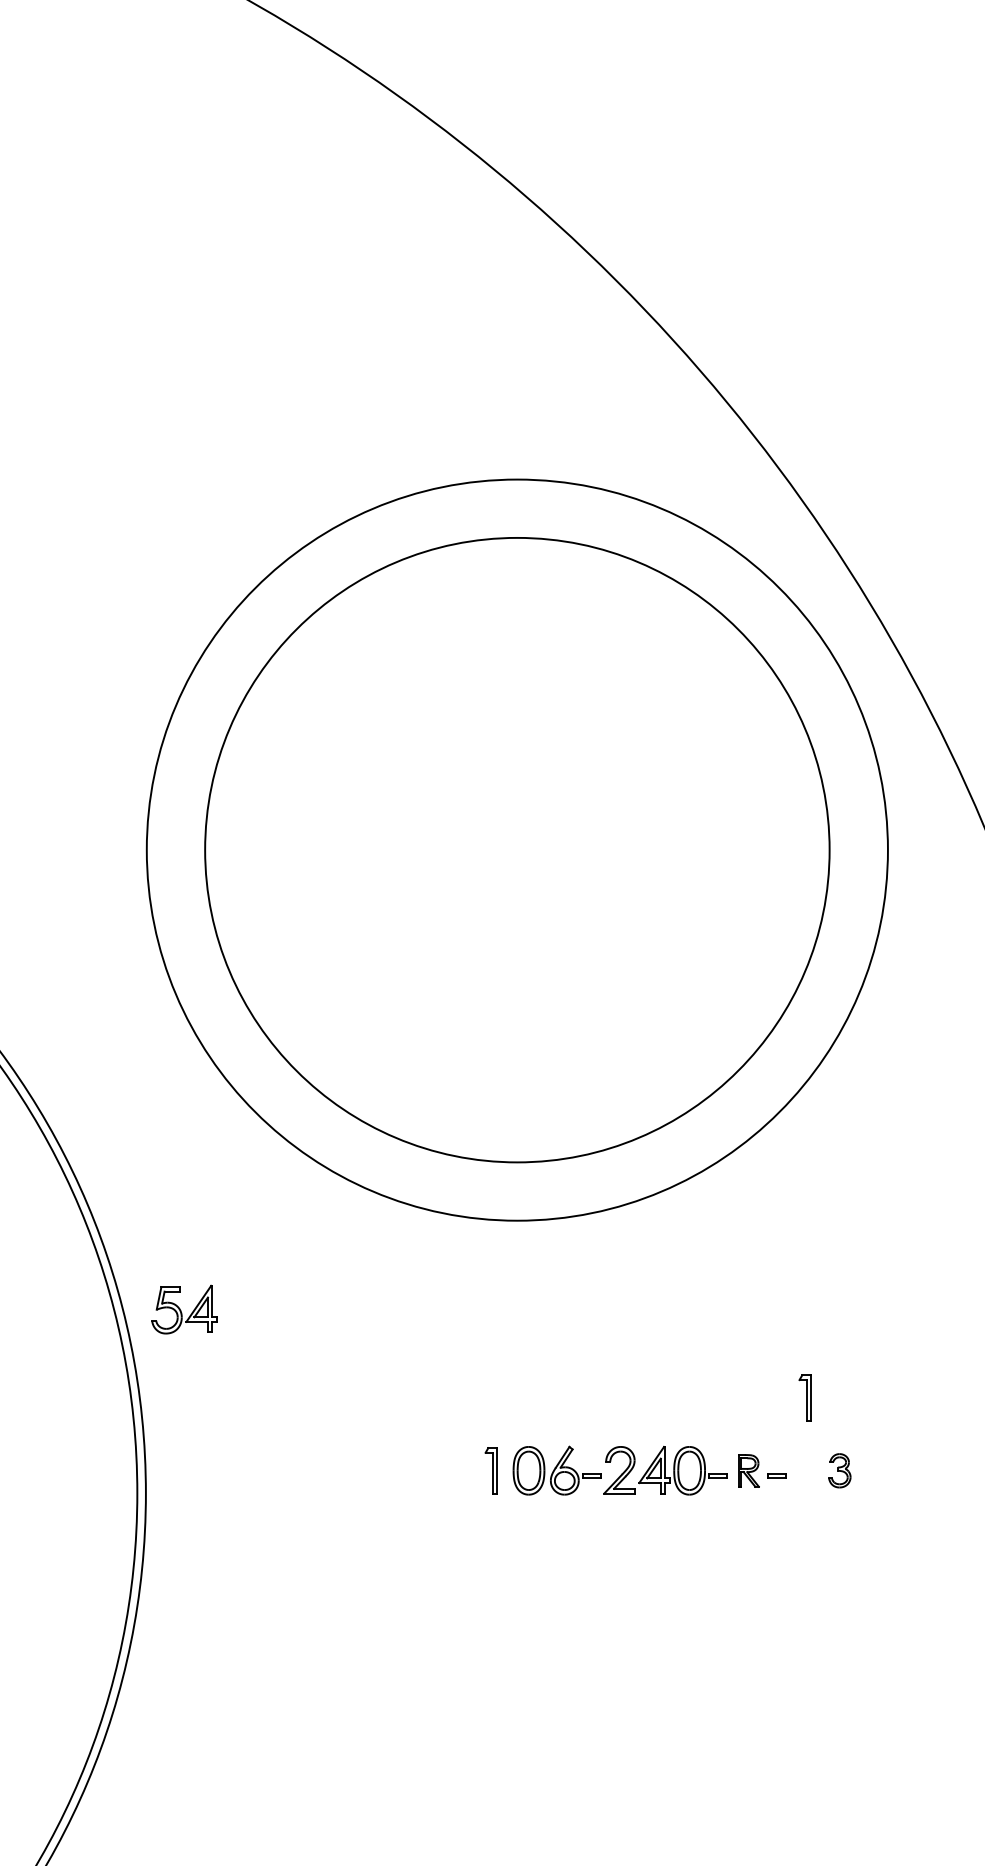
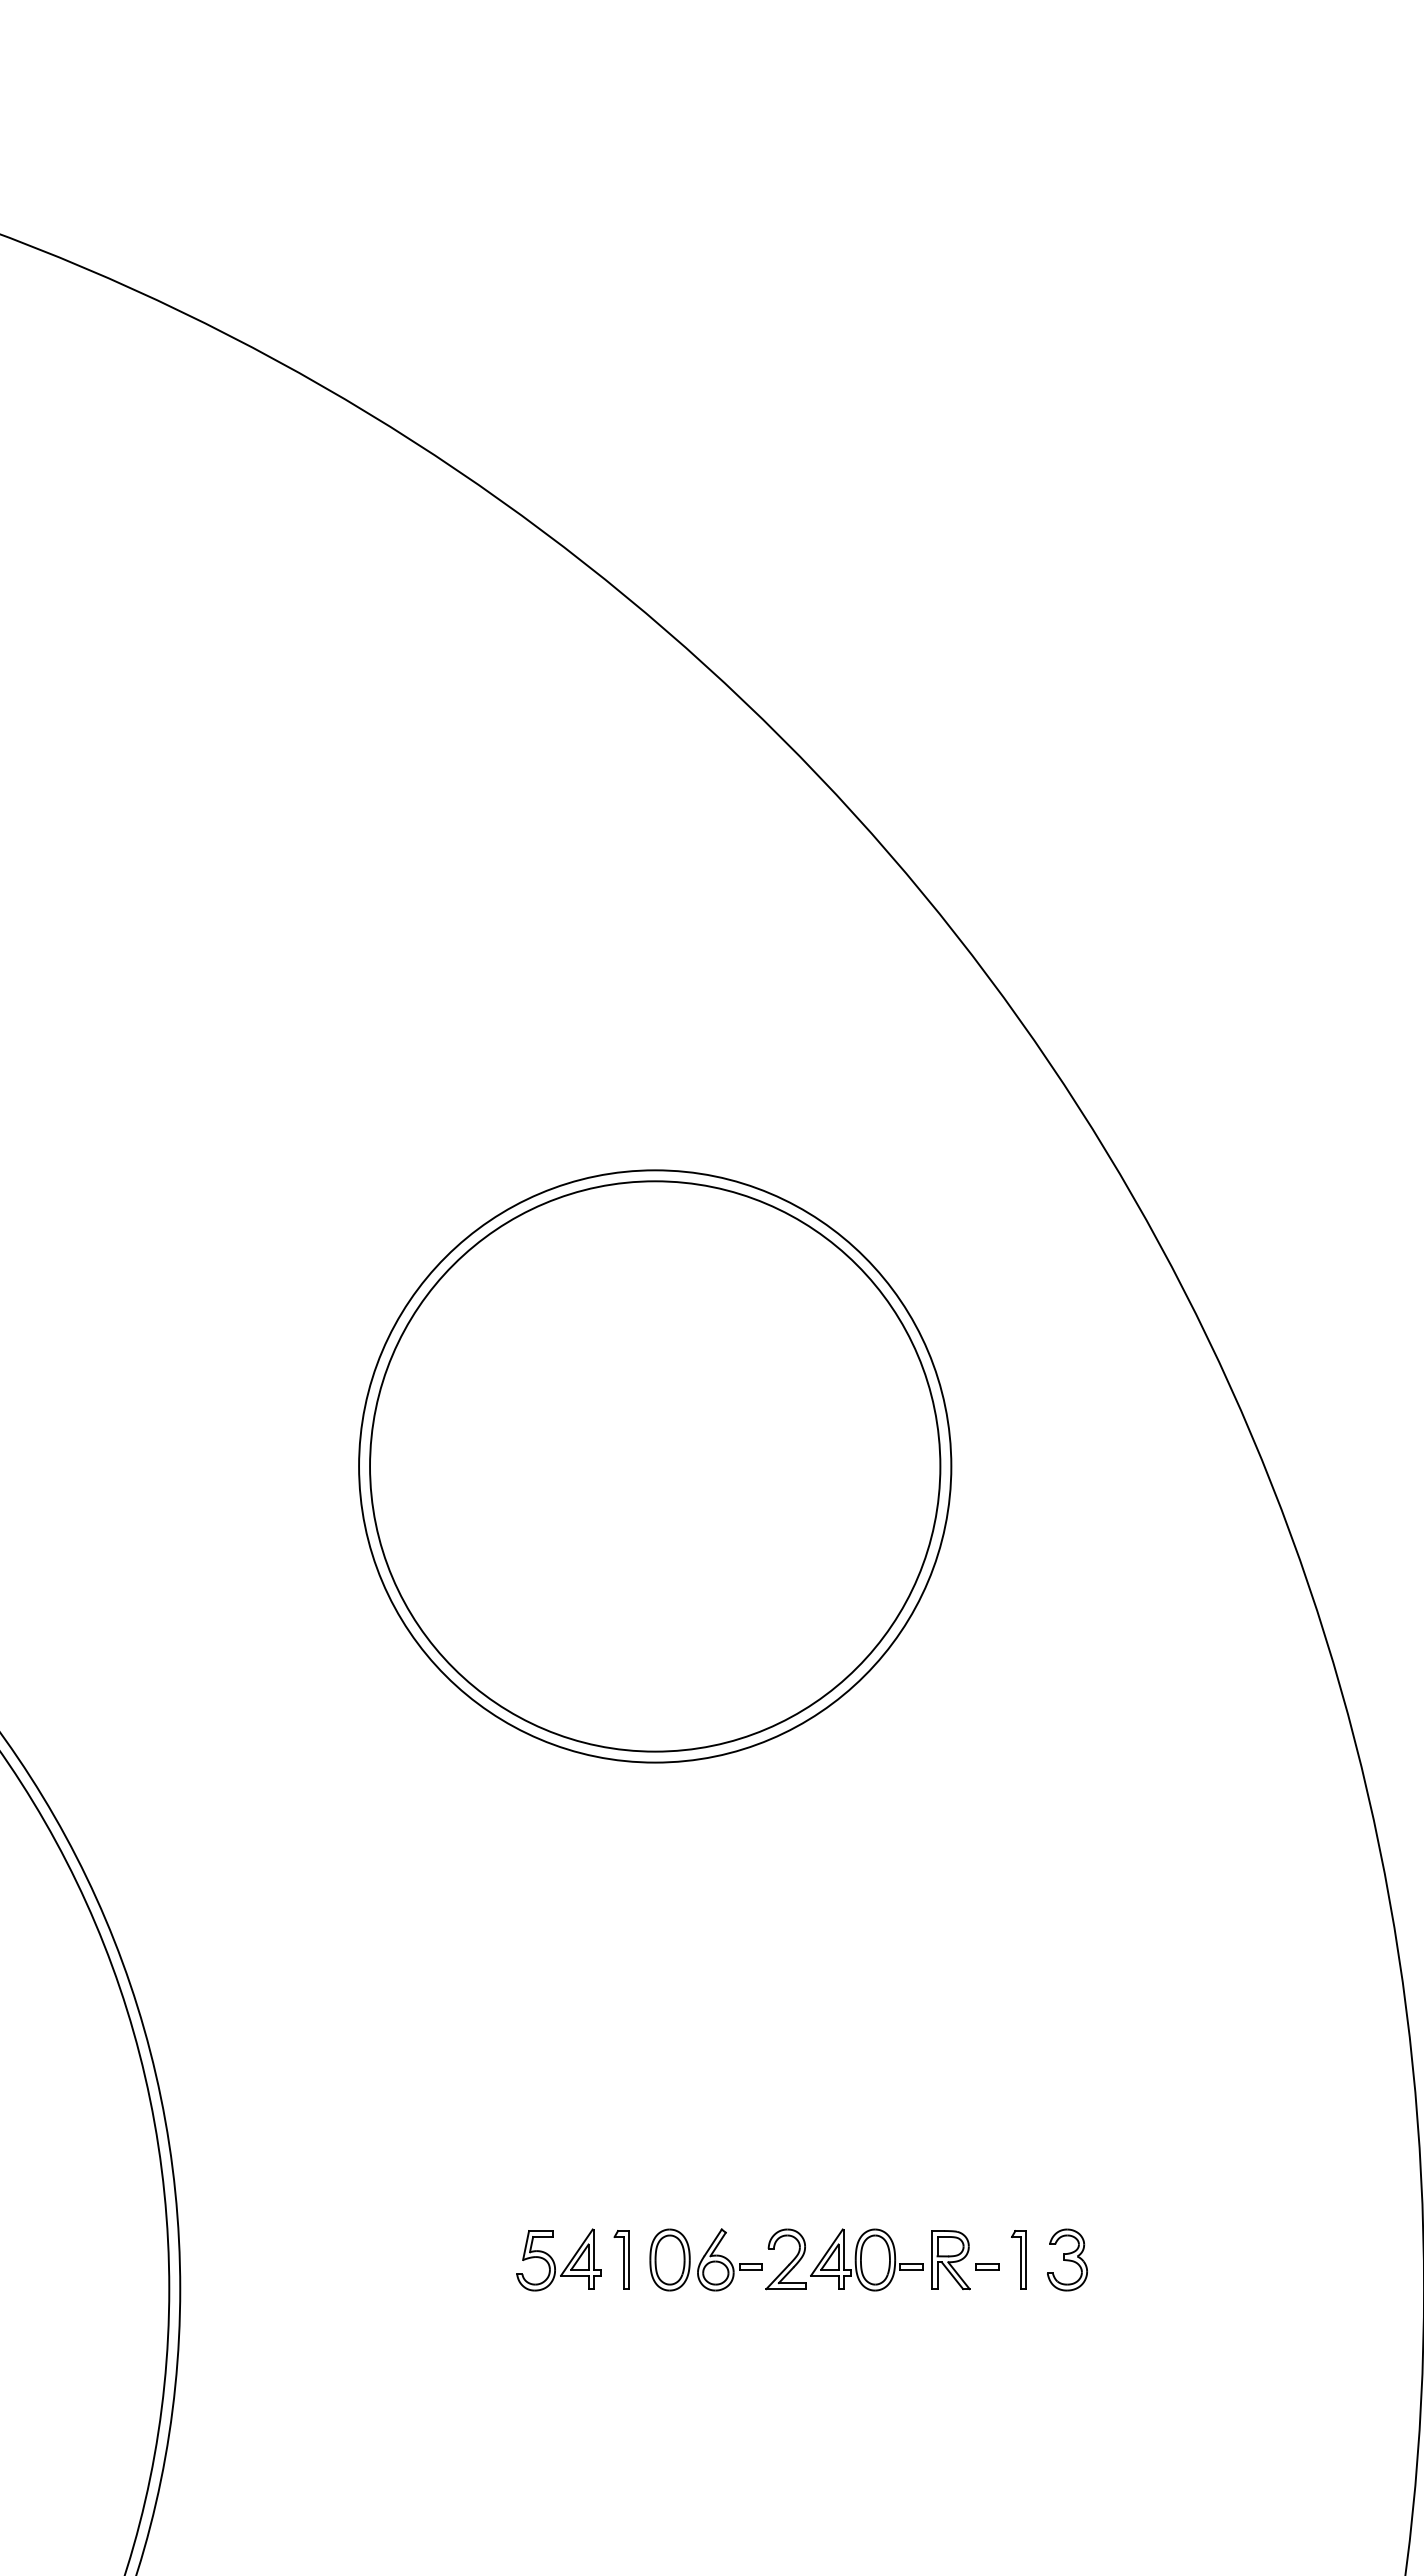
circle: (517, 850) -> (655, 1466), size x0.62
circle: (517, 850) -> (655, 1466), size x0.71
part: (184, 1309) -> (558, 2259), moved
part: (804, 1397) -> (1018, 2259), moved
part: (839, 1470) -> (1067, 2259), size x1.43
part: (748, 1471) -> (950, 2260), size x1.43

